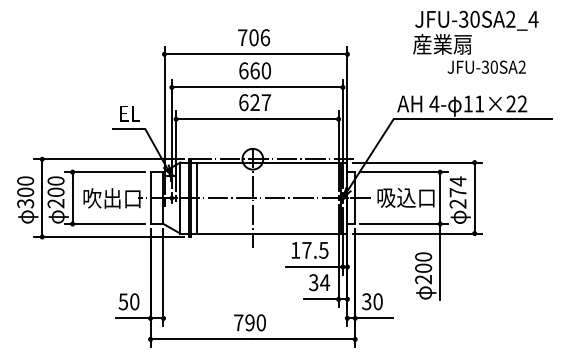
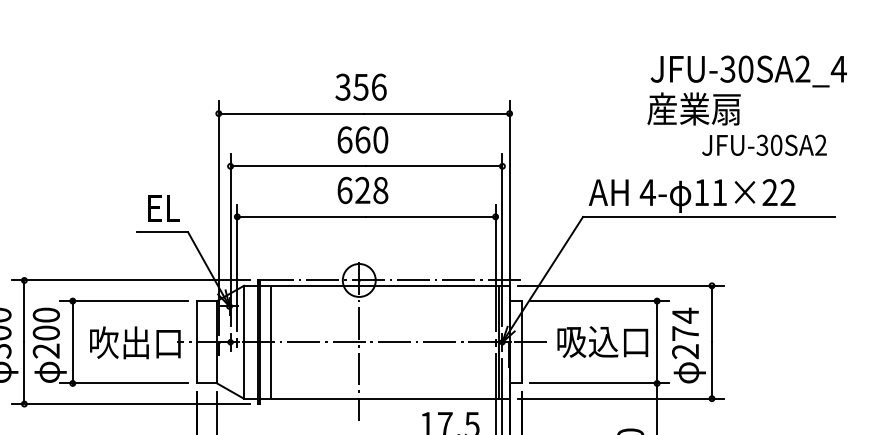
text: (248, 37) -> (352, 86), 706 -> 356
text: (475, 41) -> (746, 104), moved
text: (266, 102) -> (380, 190), 627 -> 628

